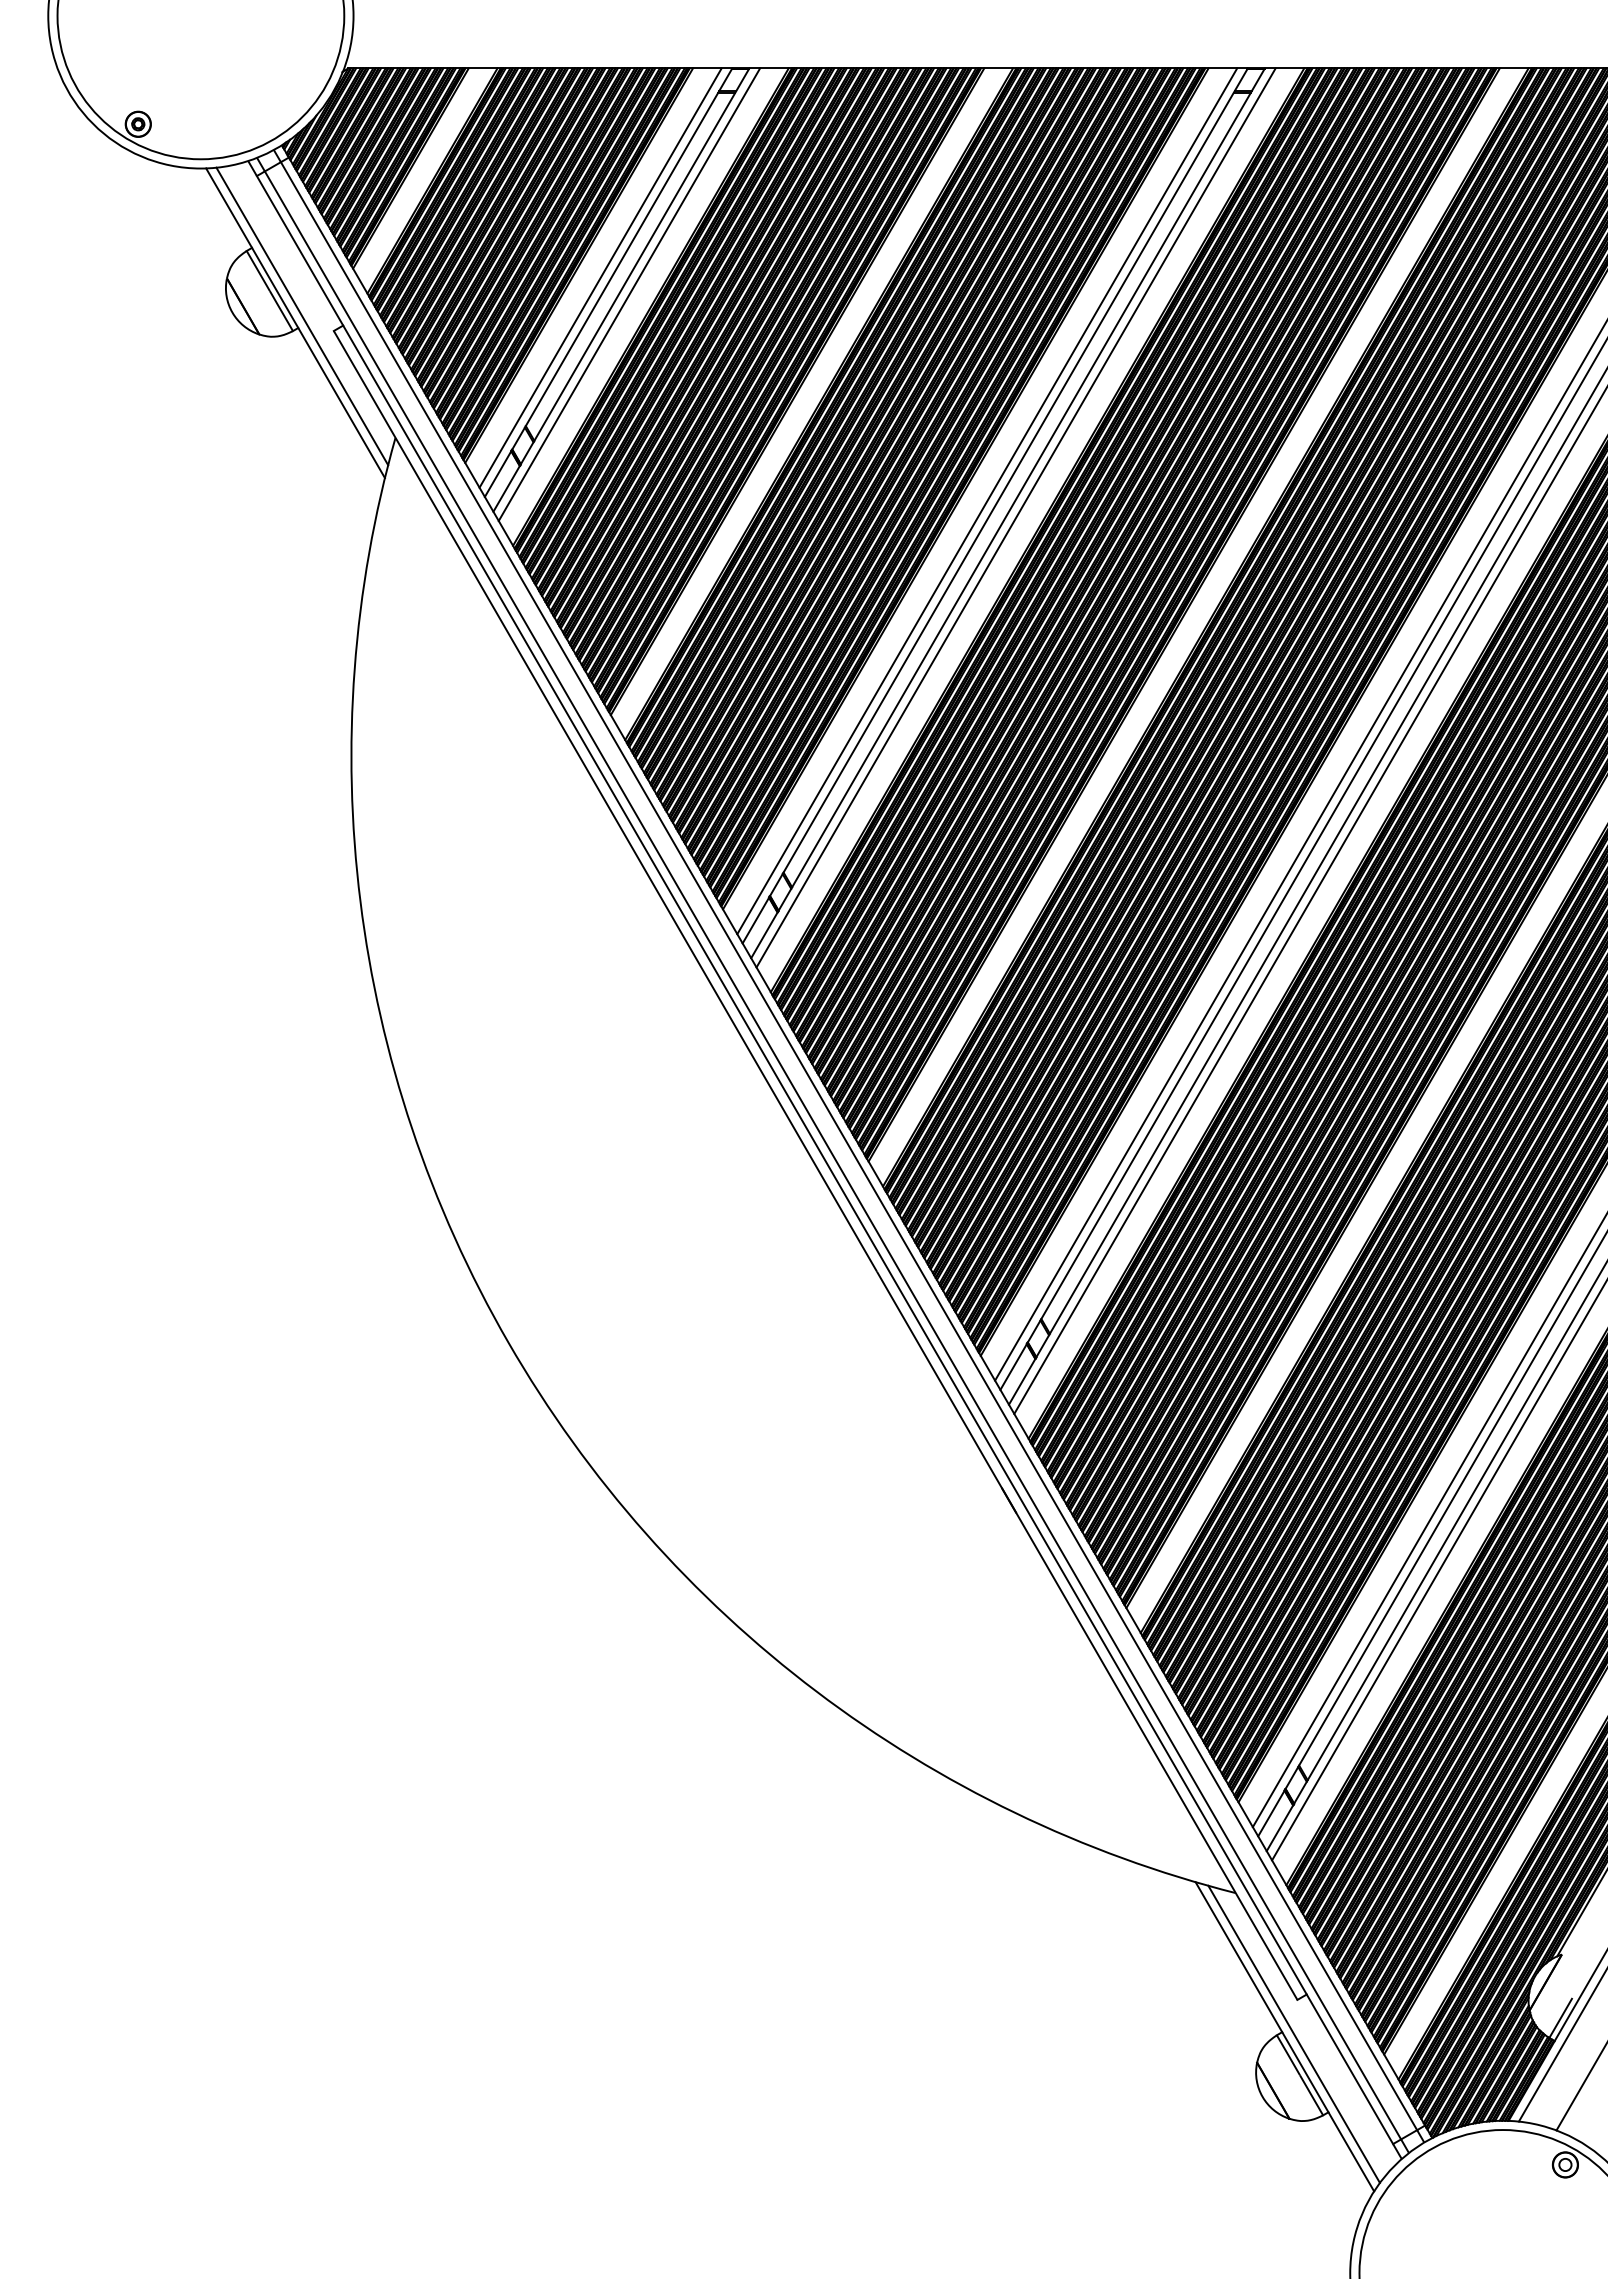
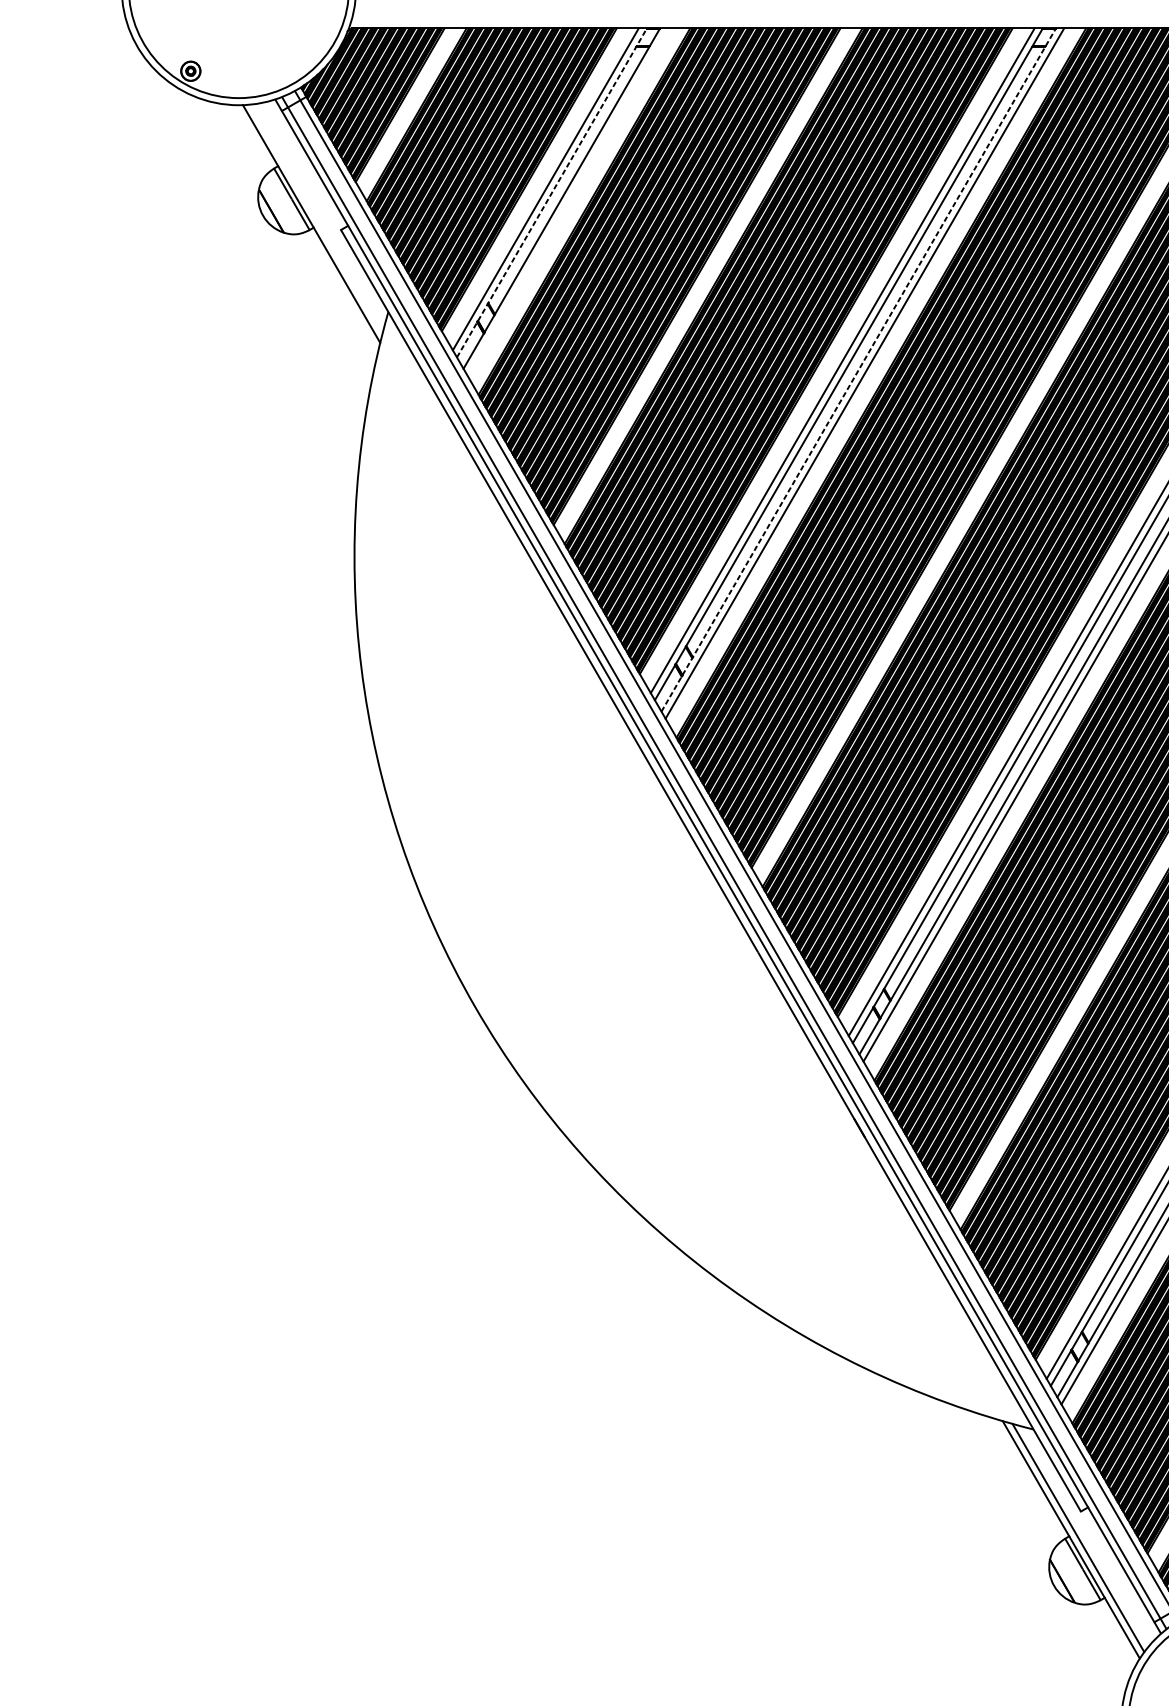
line: (608, 282) -> (551, 192), solid -> dashed
line: (629, 294) -> (568, 201), removed
line: (302, 316) -> (316, 218), removed
line: (1008, 513) -> (859, 370), solid -> dashed

